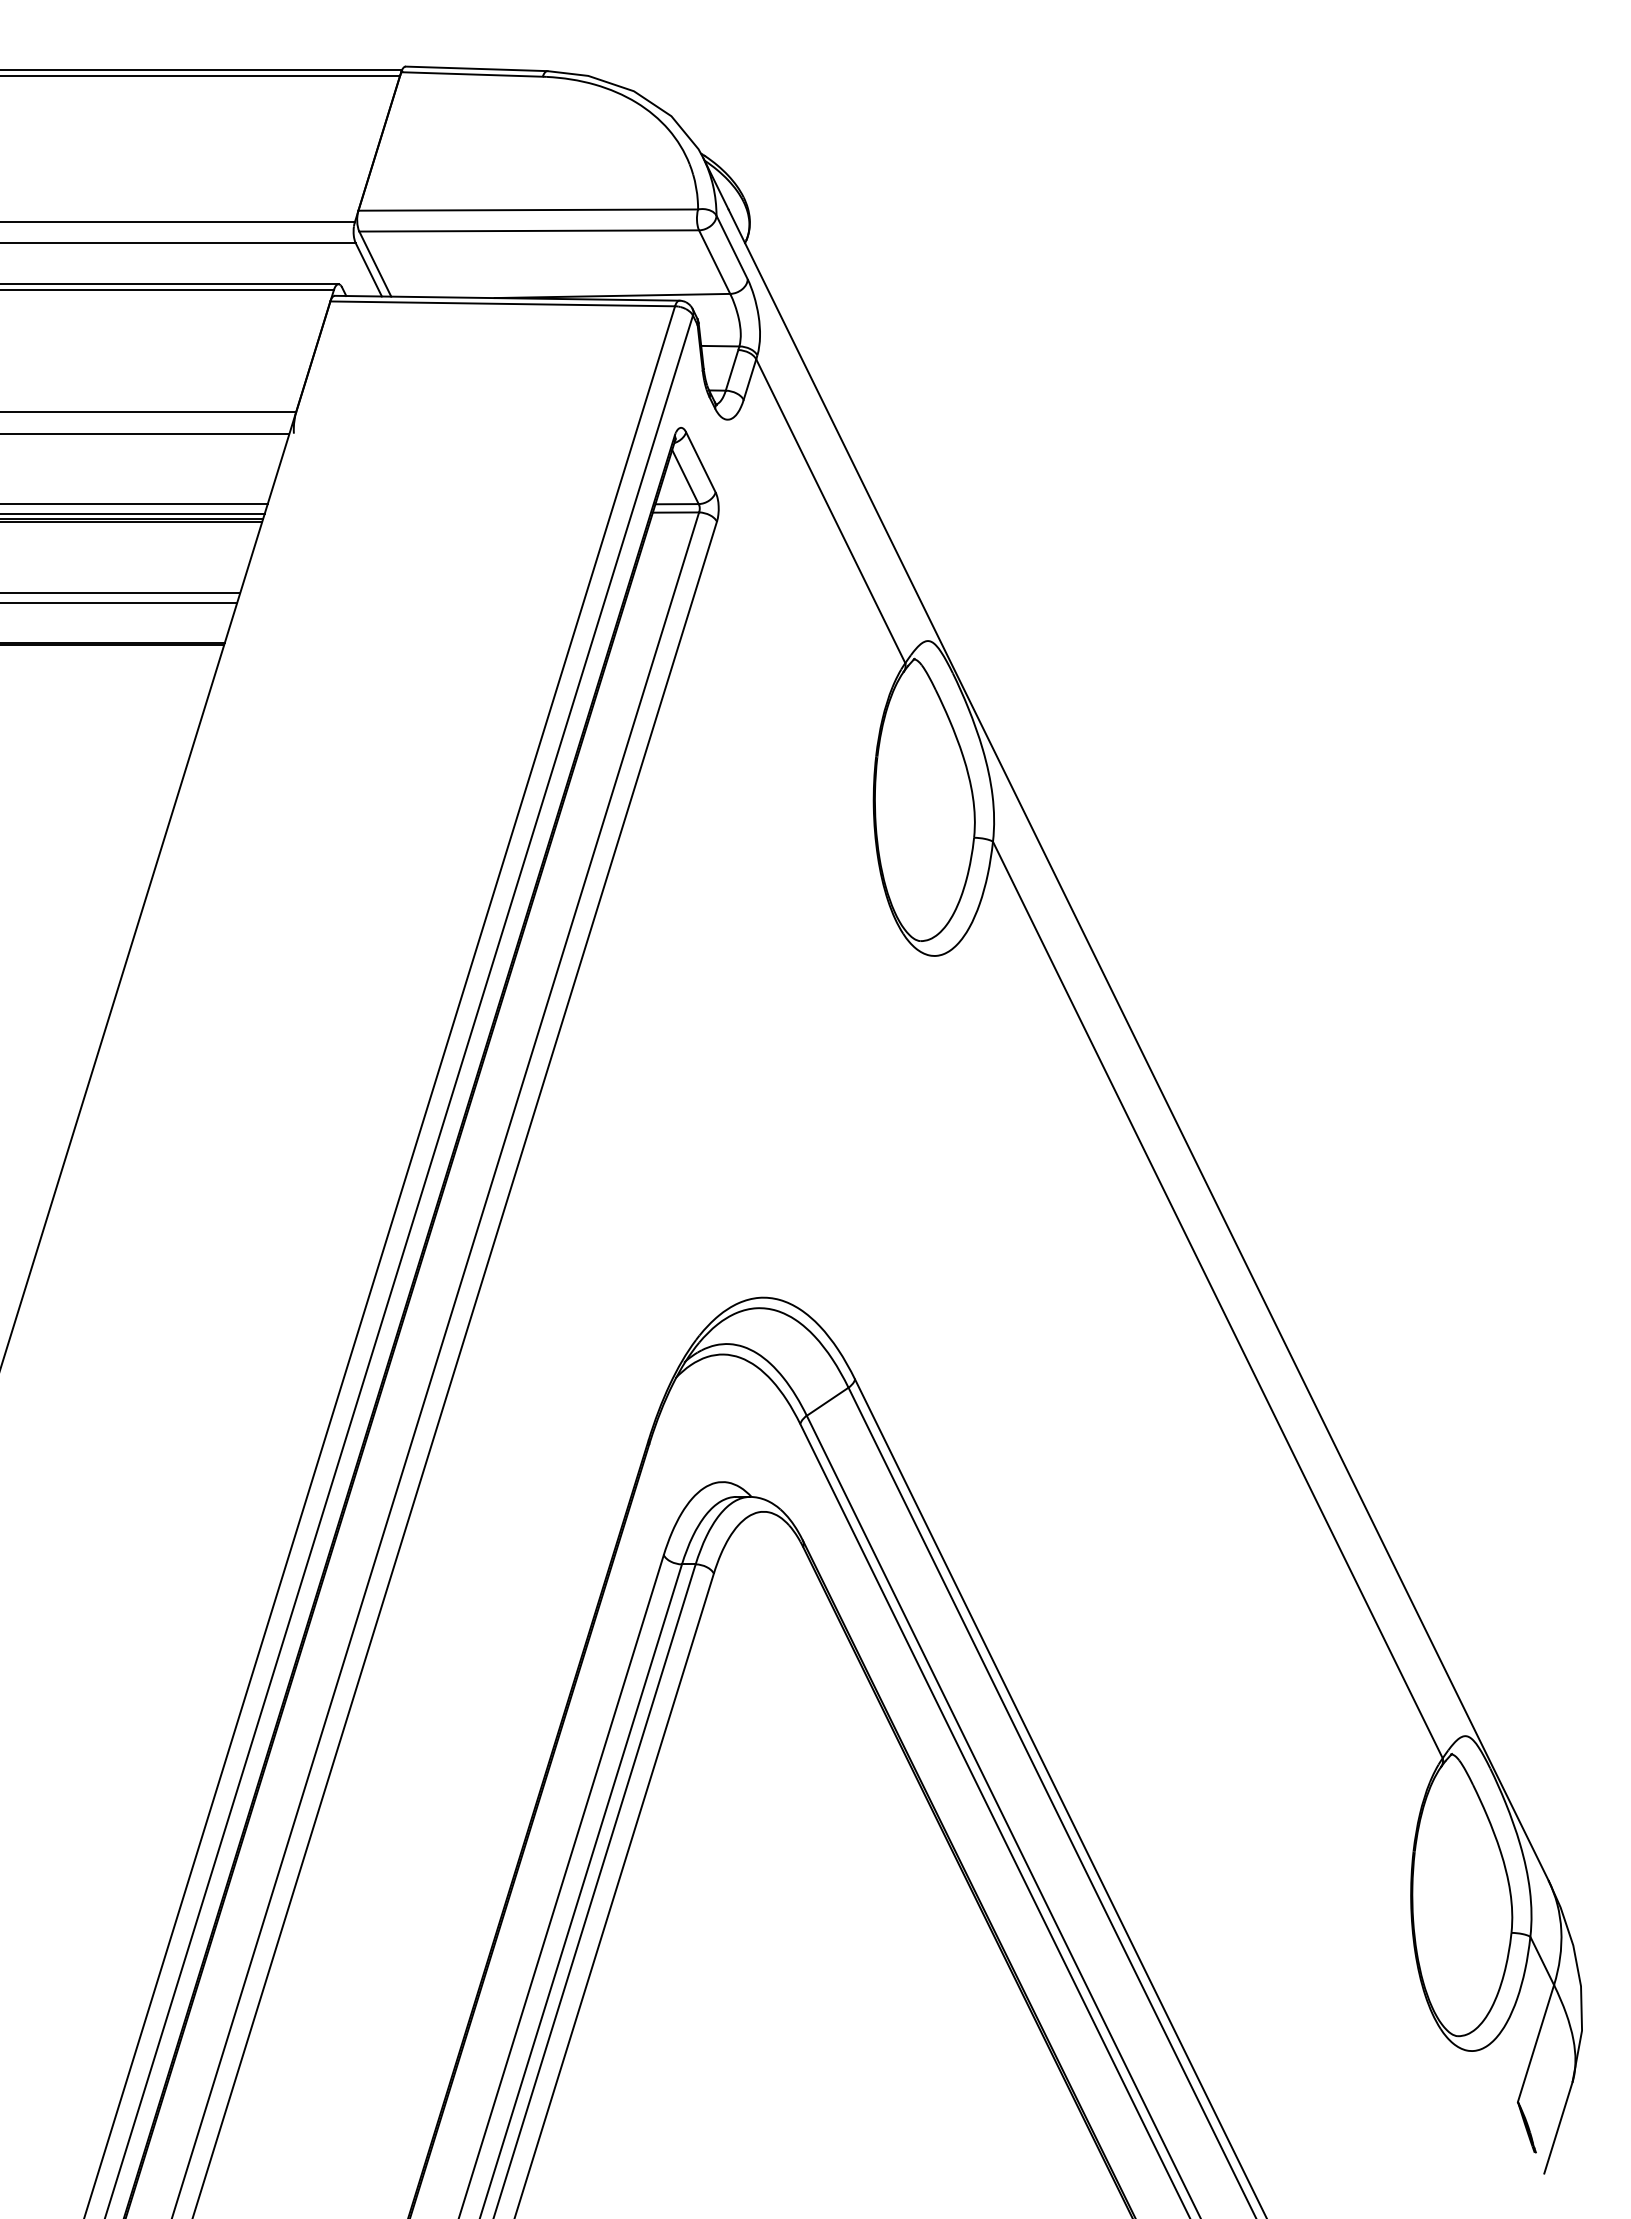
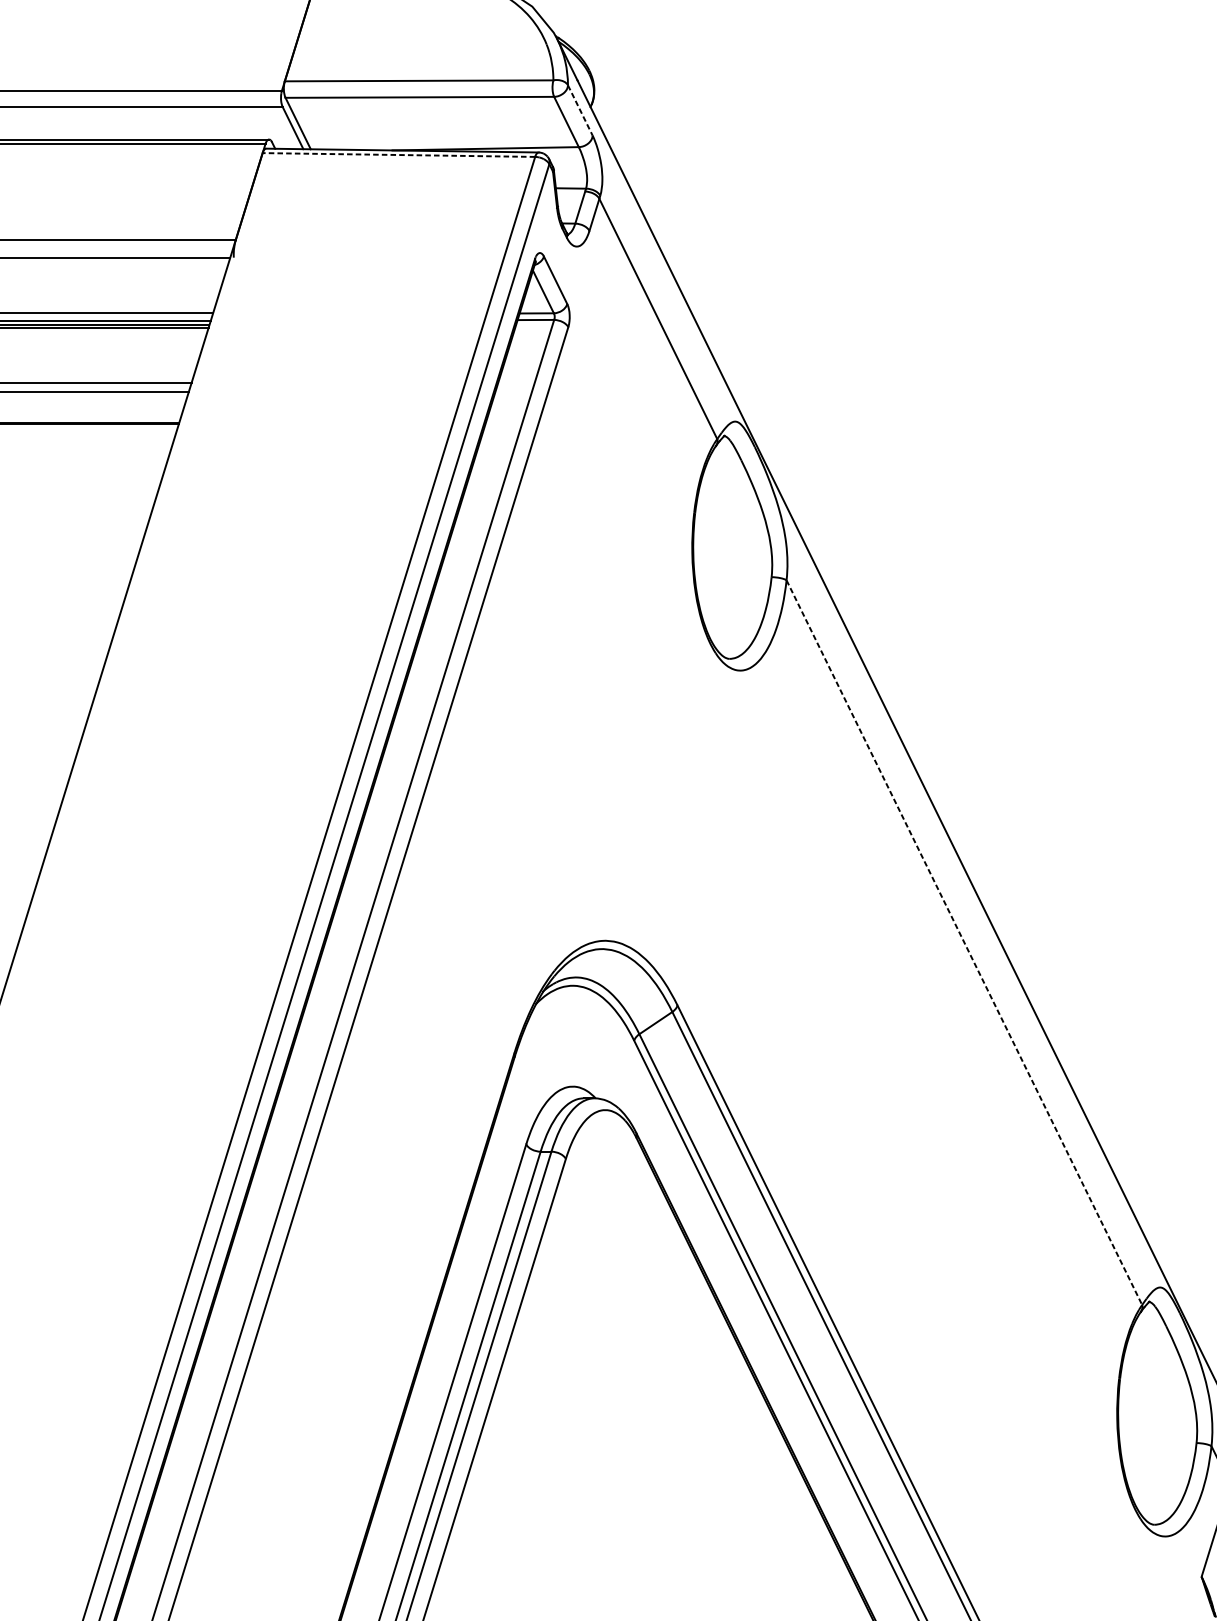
line: (732, 247) -> (580, 110), solid -> dashed
line: (502, 303) -> (398, 154), solid -> dashed
line: (1218, 1300) -> (964, 943), solid -> dashed

